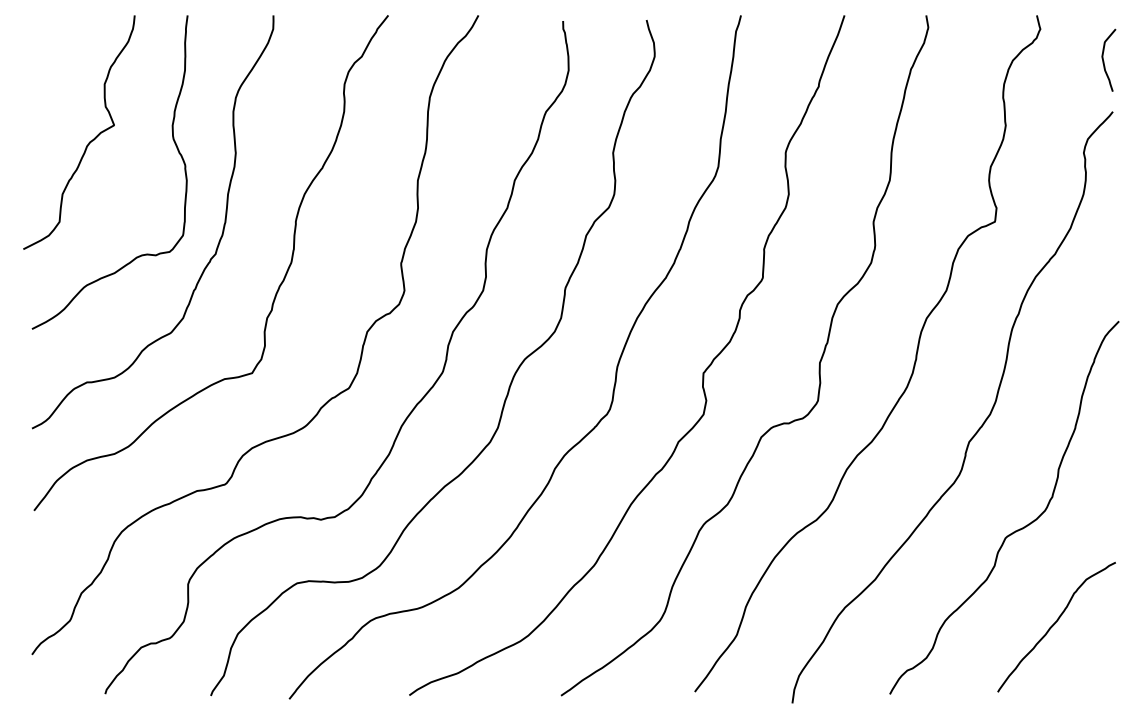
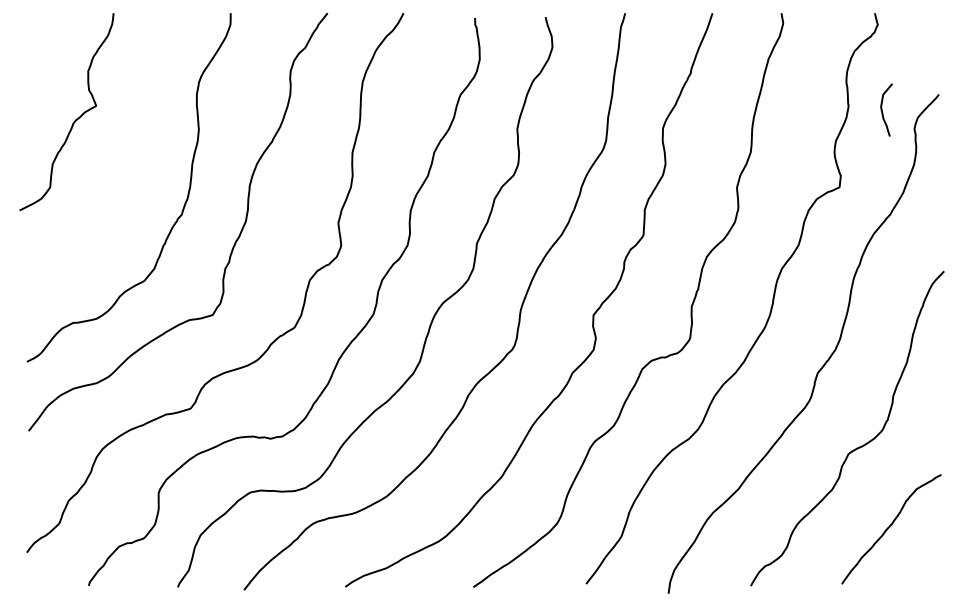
curve: (1104, 59) -> (882, 109), moved
curve: (176, 148) -> (148, 125), removed

